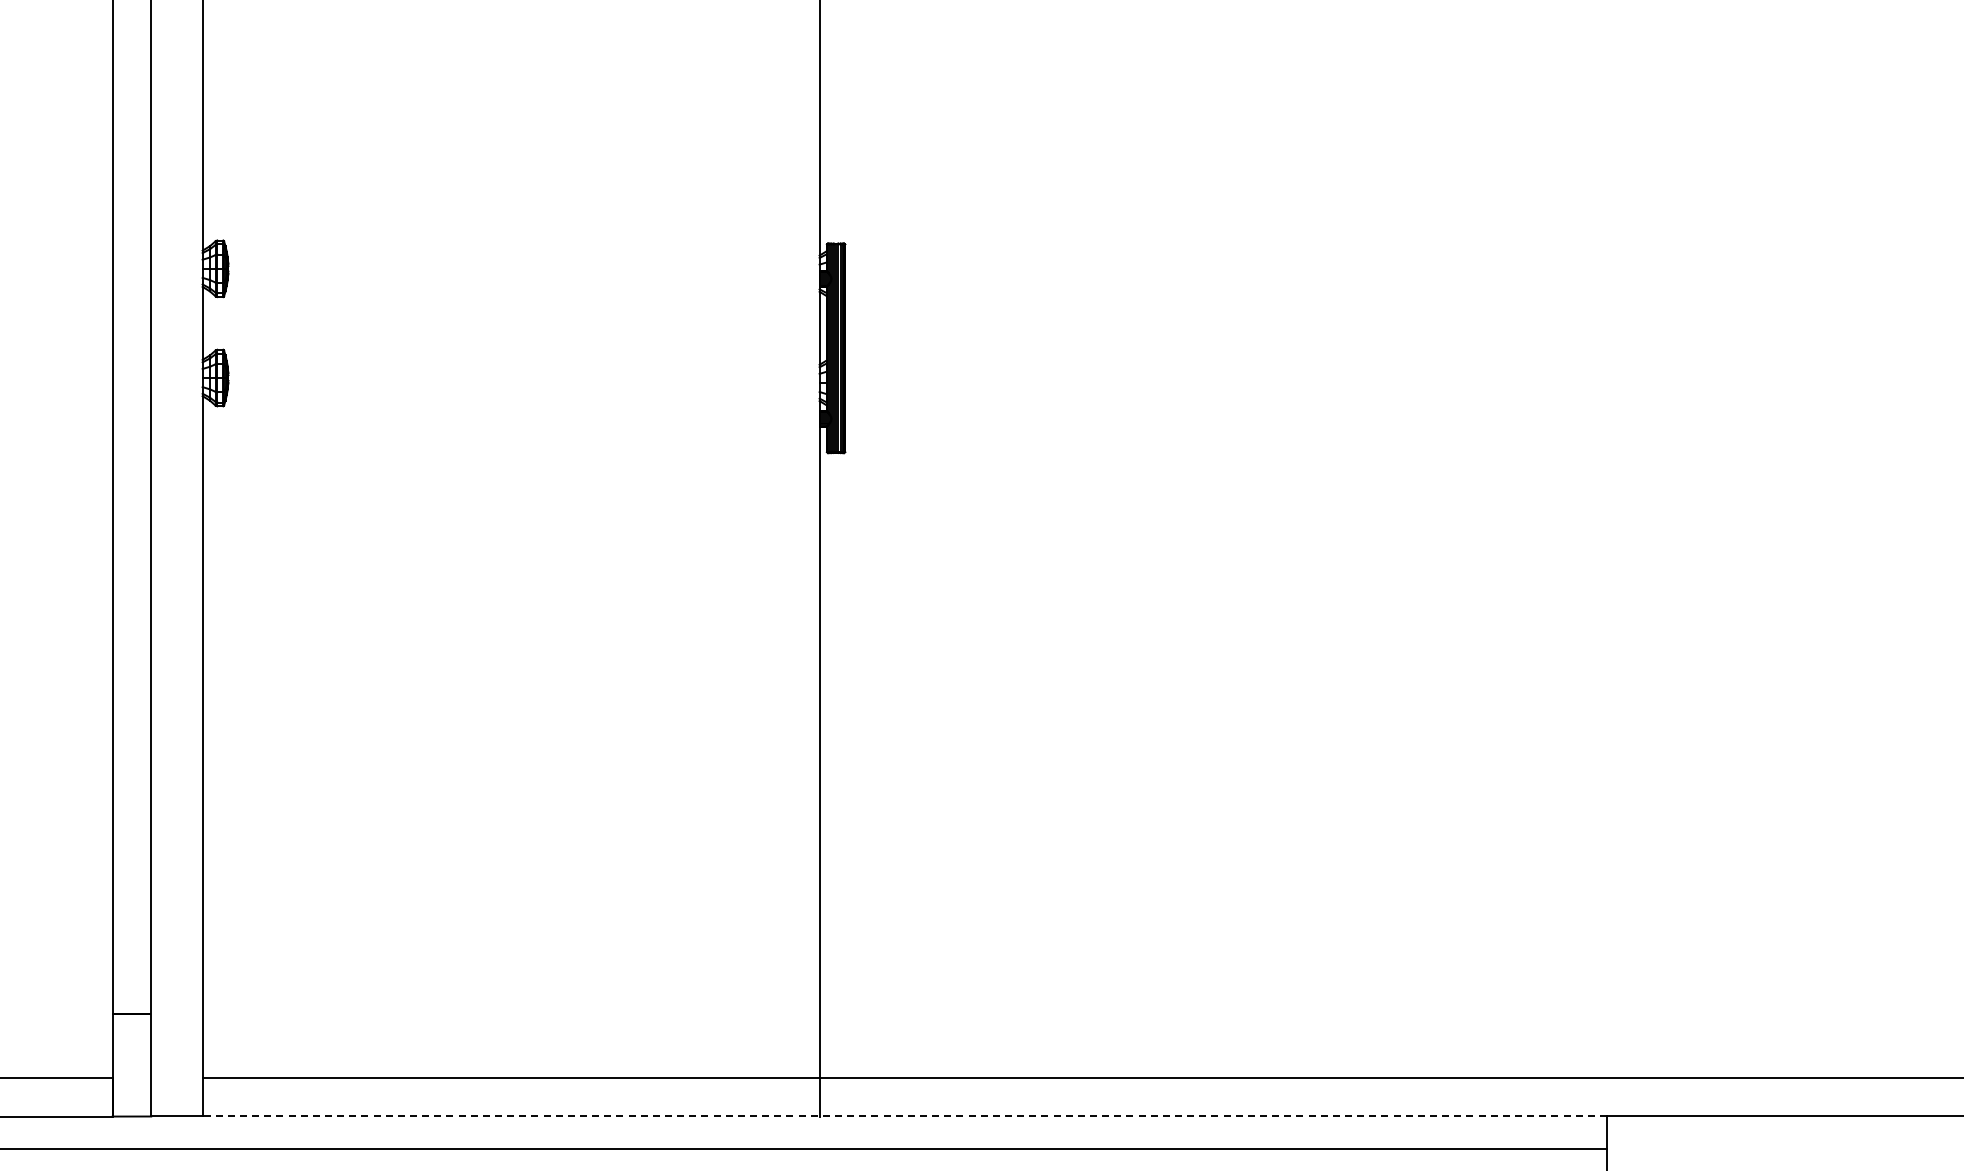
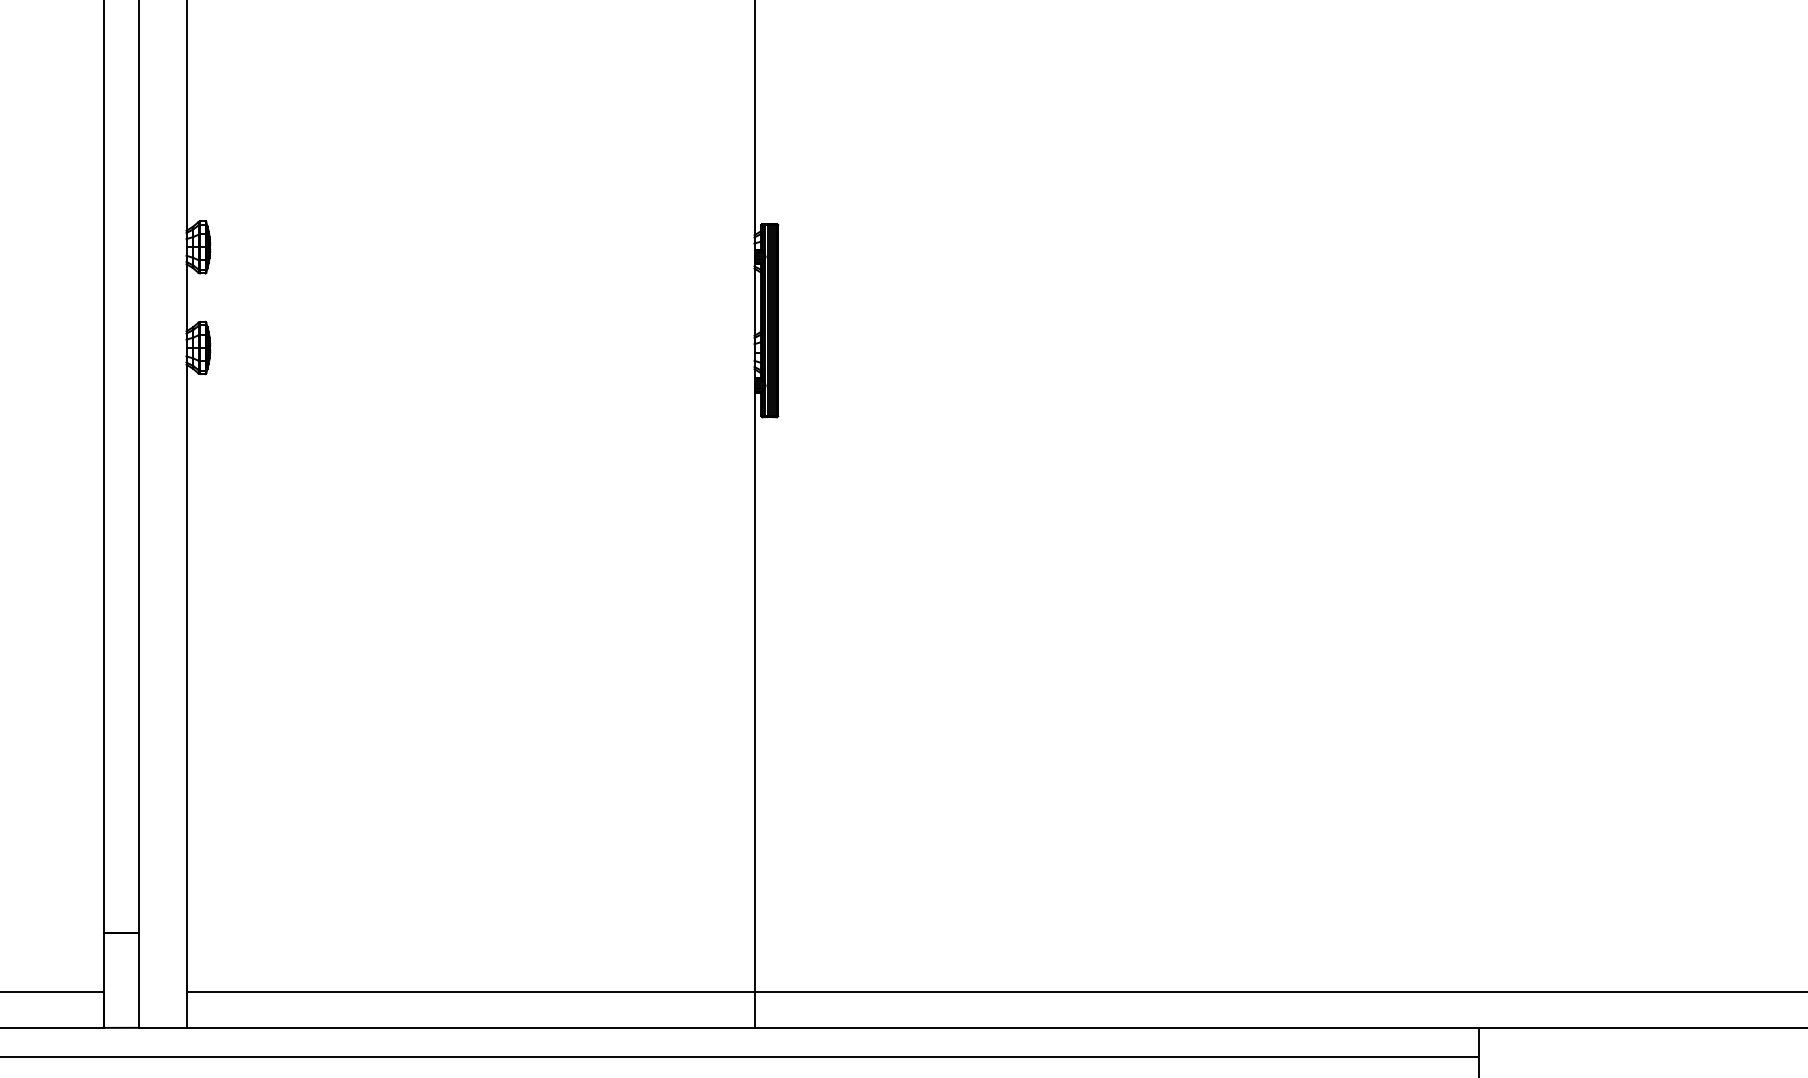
line: (904, 1116) -> (832, 1027), dashed -> solid

